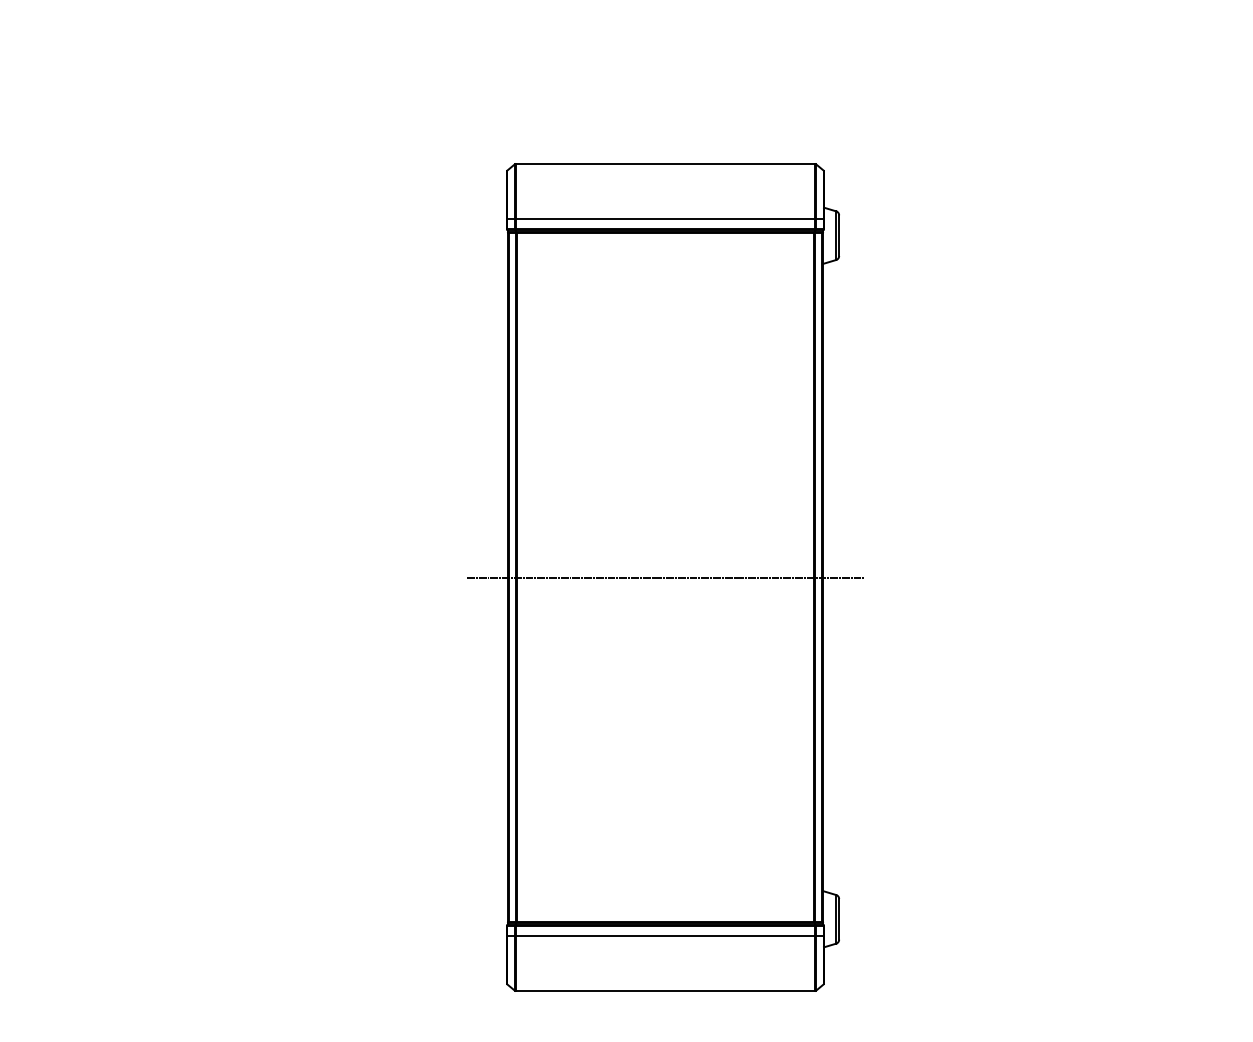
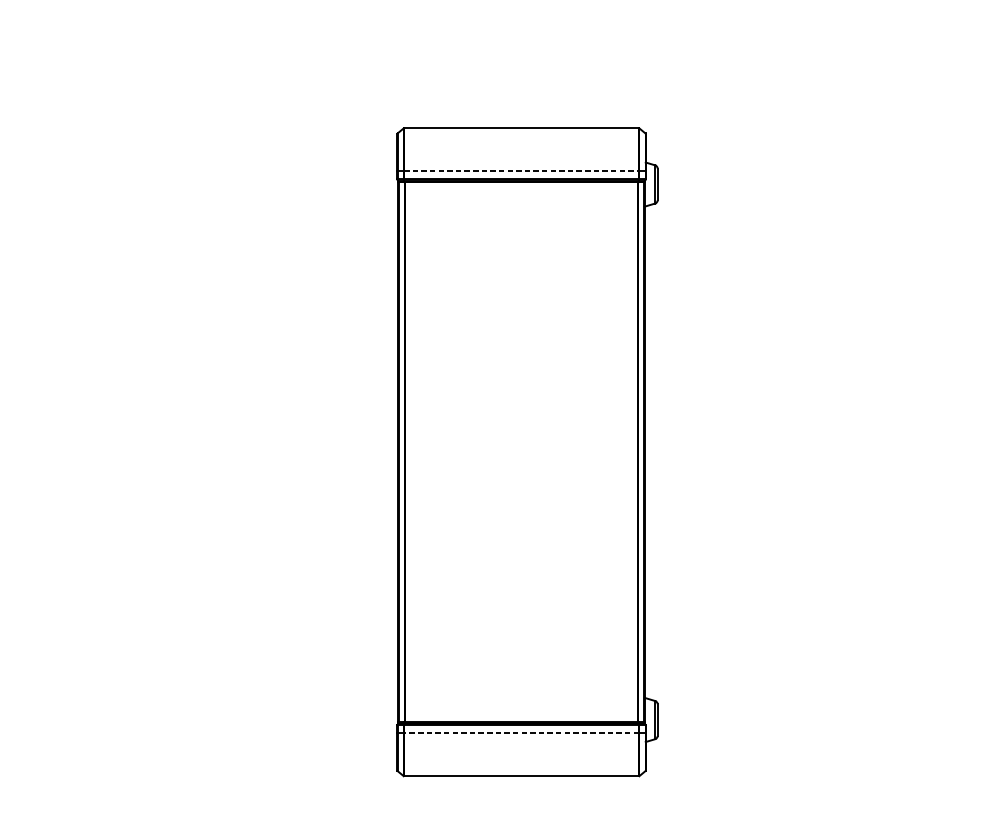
line: (665, 219) -> (521, 171), solid -> dashed
line: (665, 577) -> (521, 452), removed
line: (665, 935) -> (521, 732), solid -> dashed

